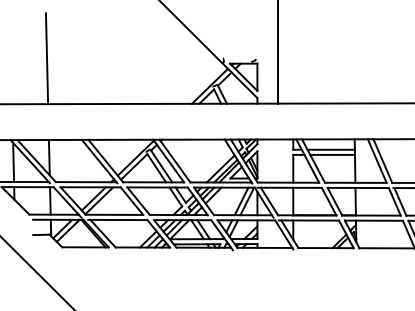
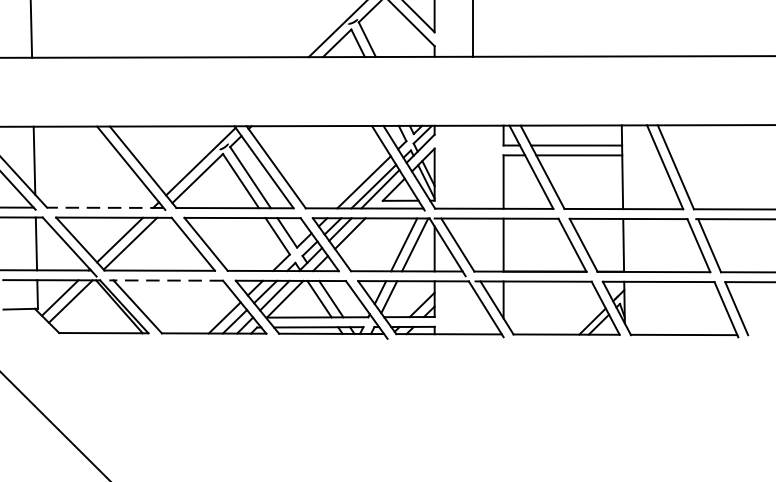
line: (85, 182) -> (104, 208), solid -> dashed
line: (117, 219) -> (165, 279), solid -> dashed

